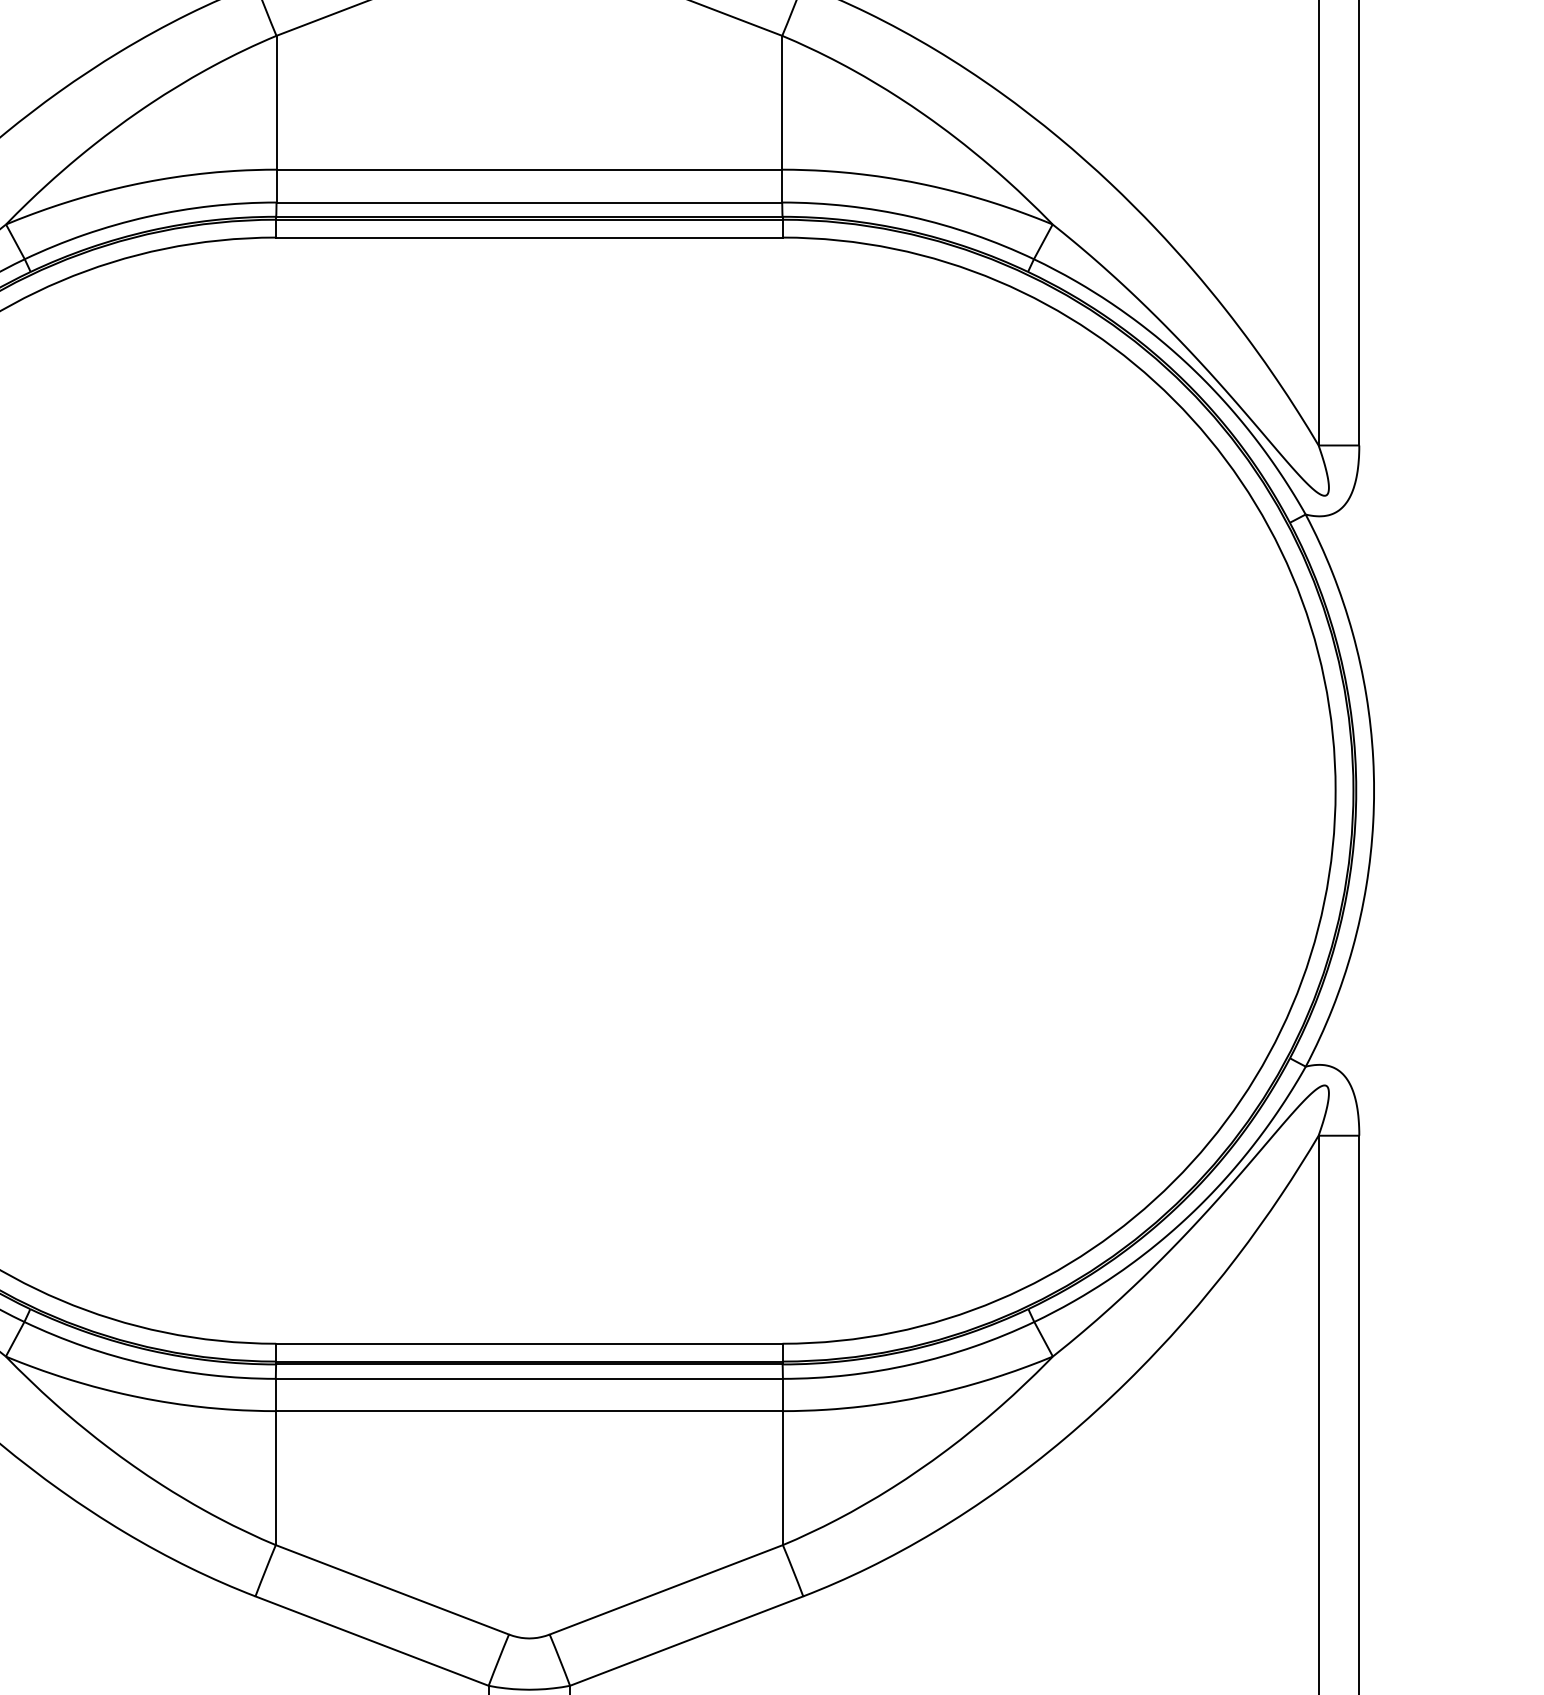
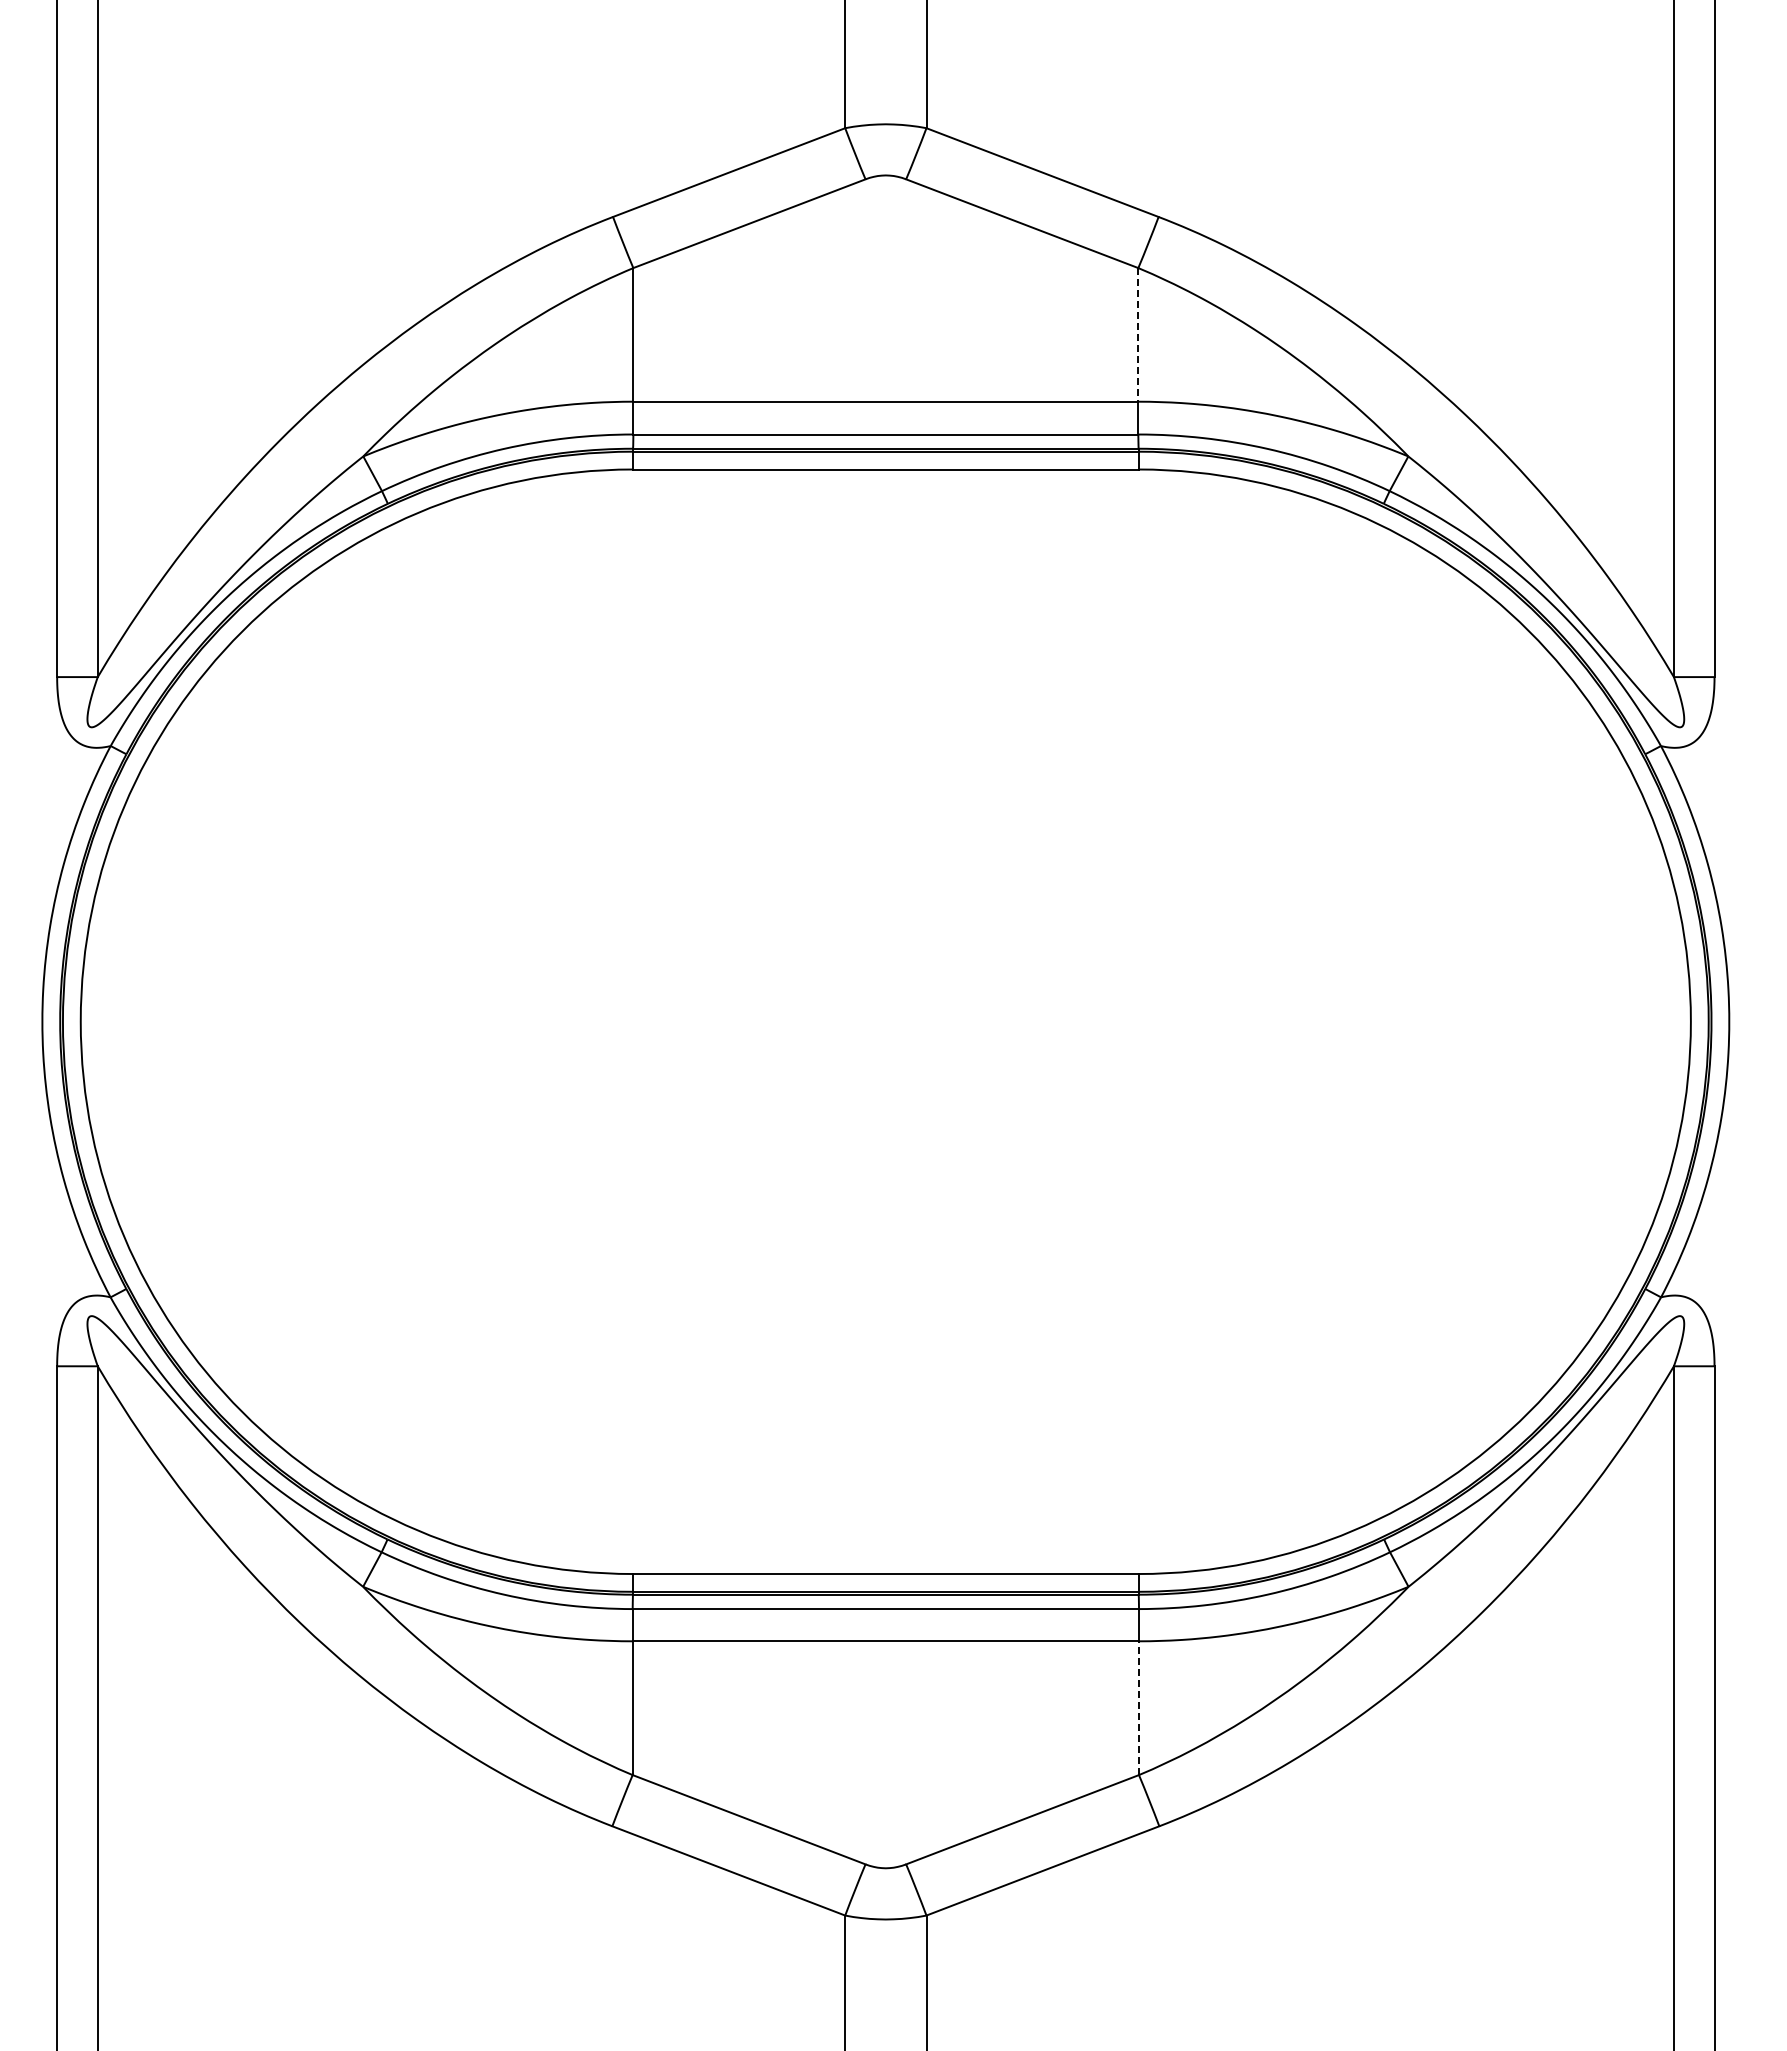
line: (782, 102) -> (1138, 334), solid -> dashed
line: (783, 1478) -> (1139, 1708), solid -> dashed

